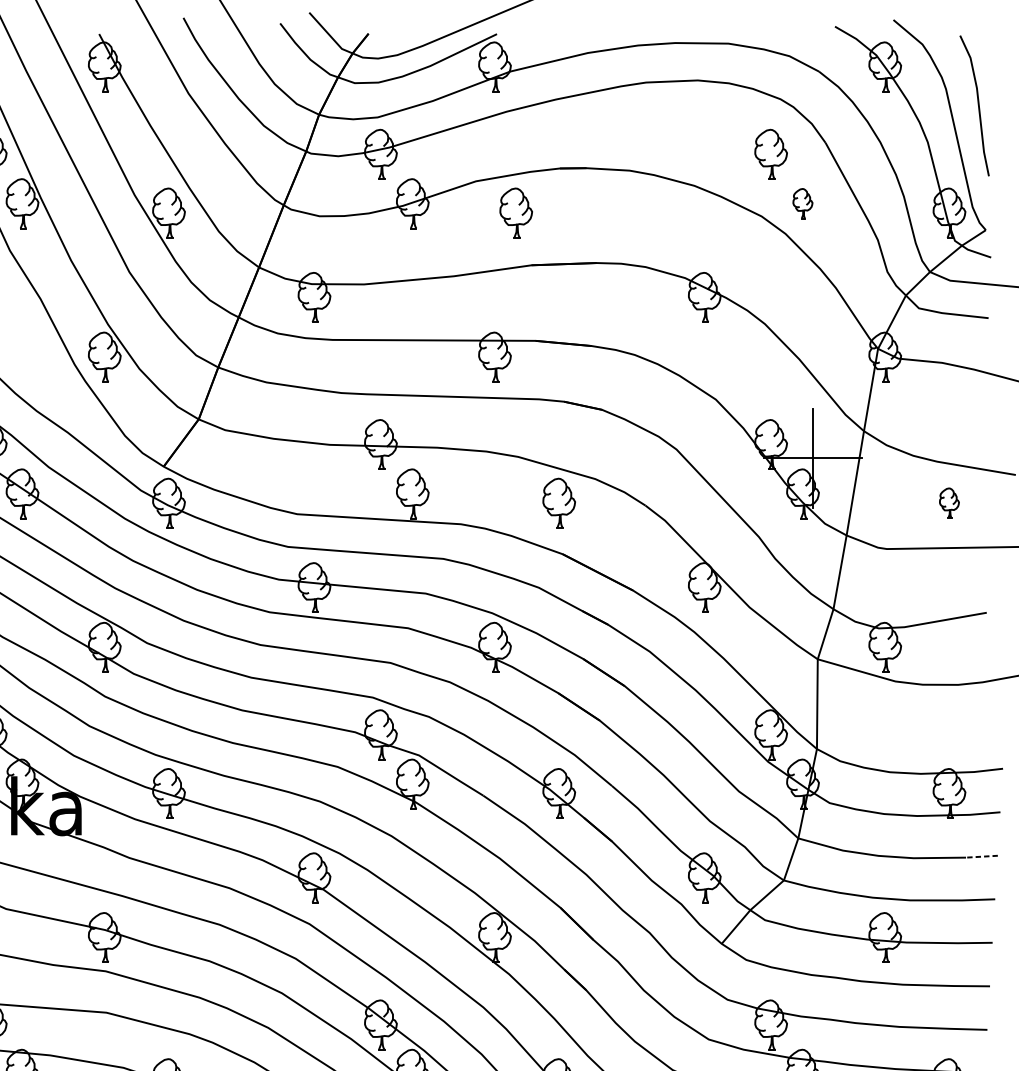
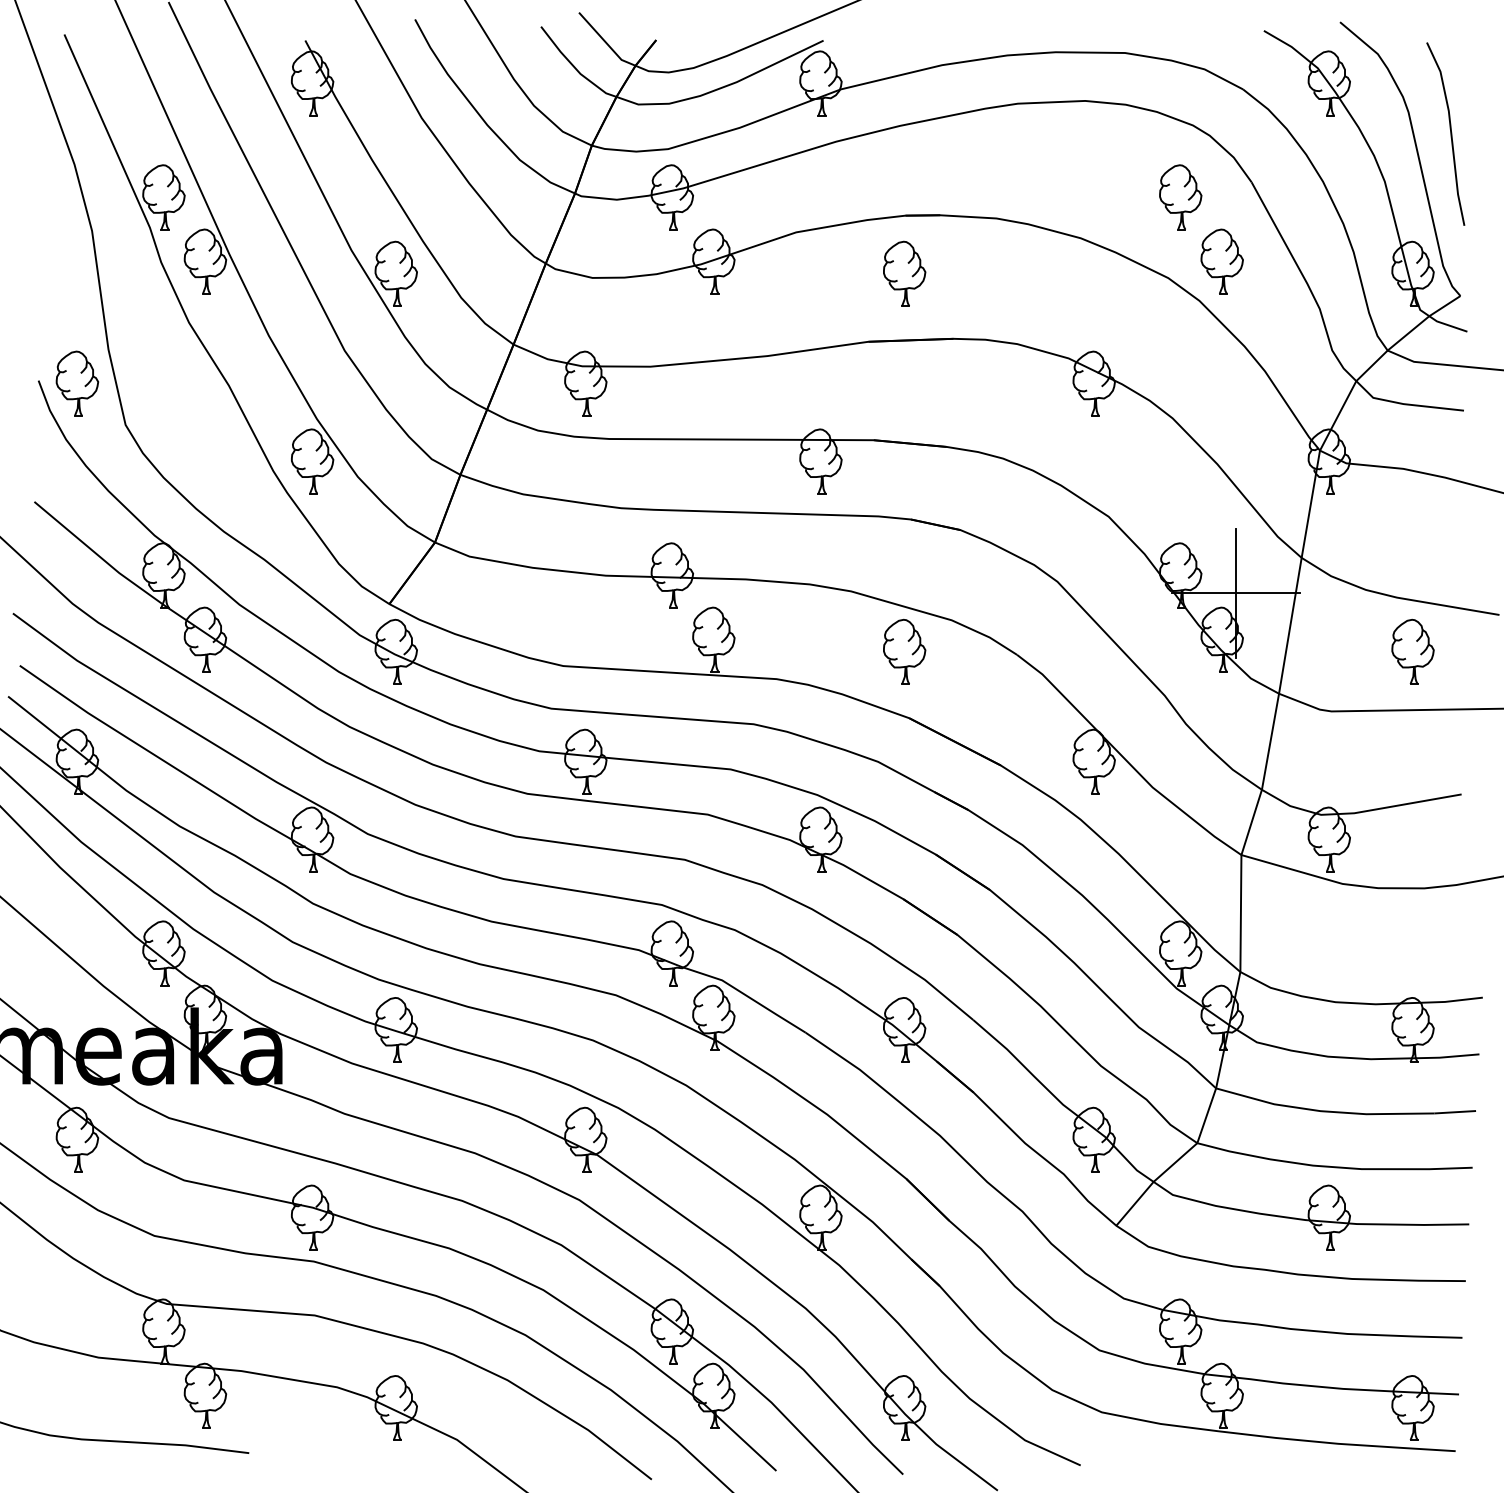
part: (802, 203) -> (1221, 261), size x1.67
part: (516, 212) -> (904, 273), moved
part: (949, 503) -> (1412, 651), size x1.67
line: (982, 856) -> (1455, 1112), dashed -> solid

